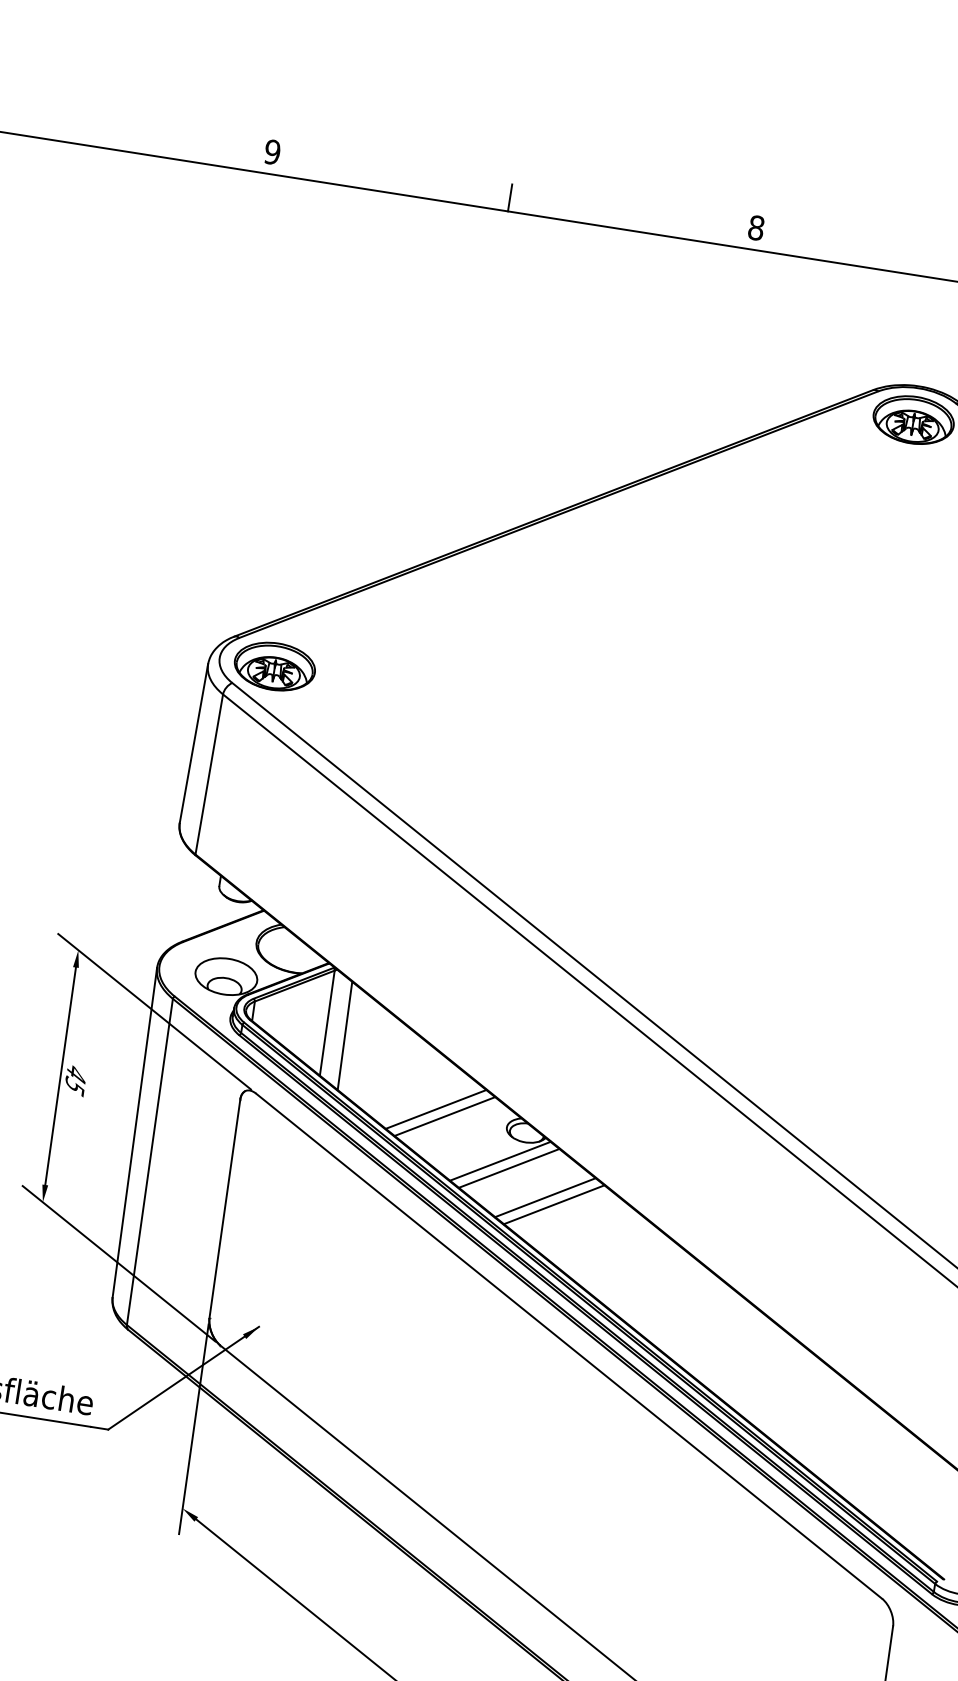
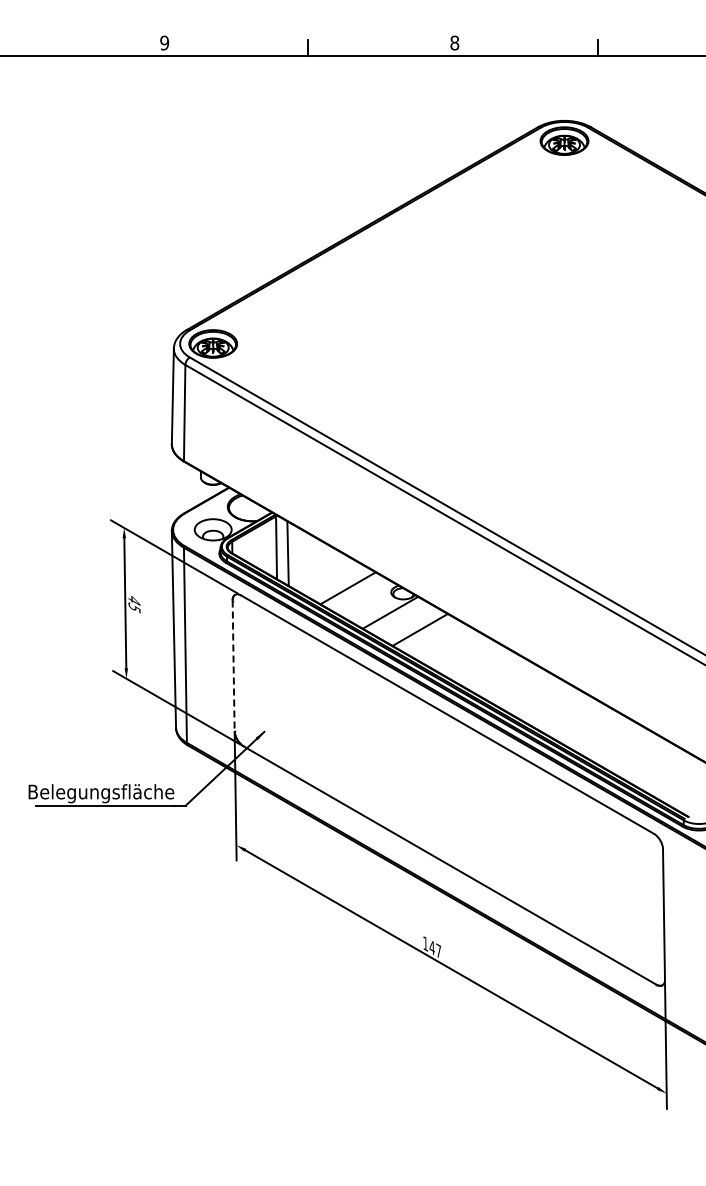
line: (444, 1116) -> (353, 591), removed
line: (507, 1168) -> (395, 616), removed
line: (553, 1204) -> (425, 633), removed
line: (224, 1209) -> (233, 666), solid -> dashed

